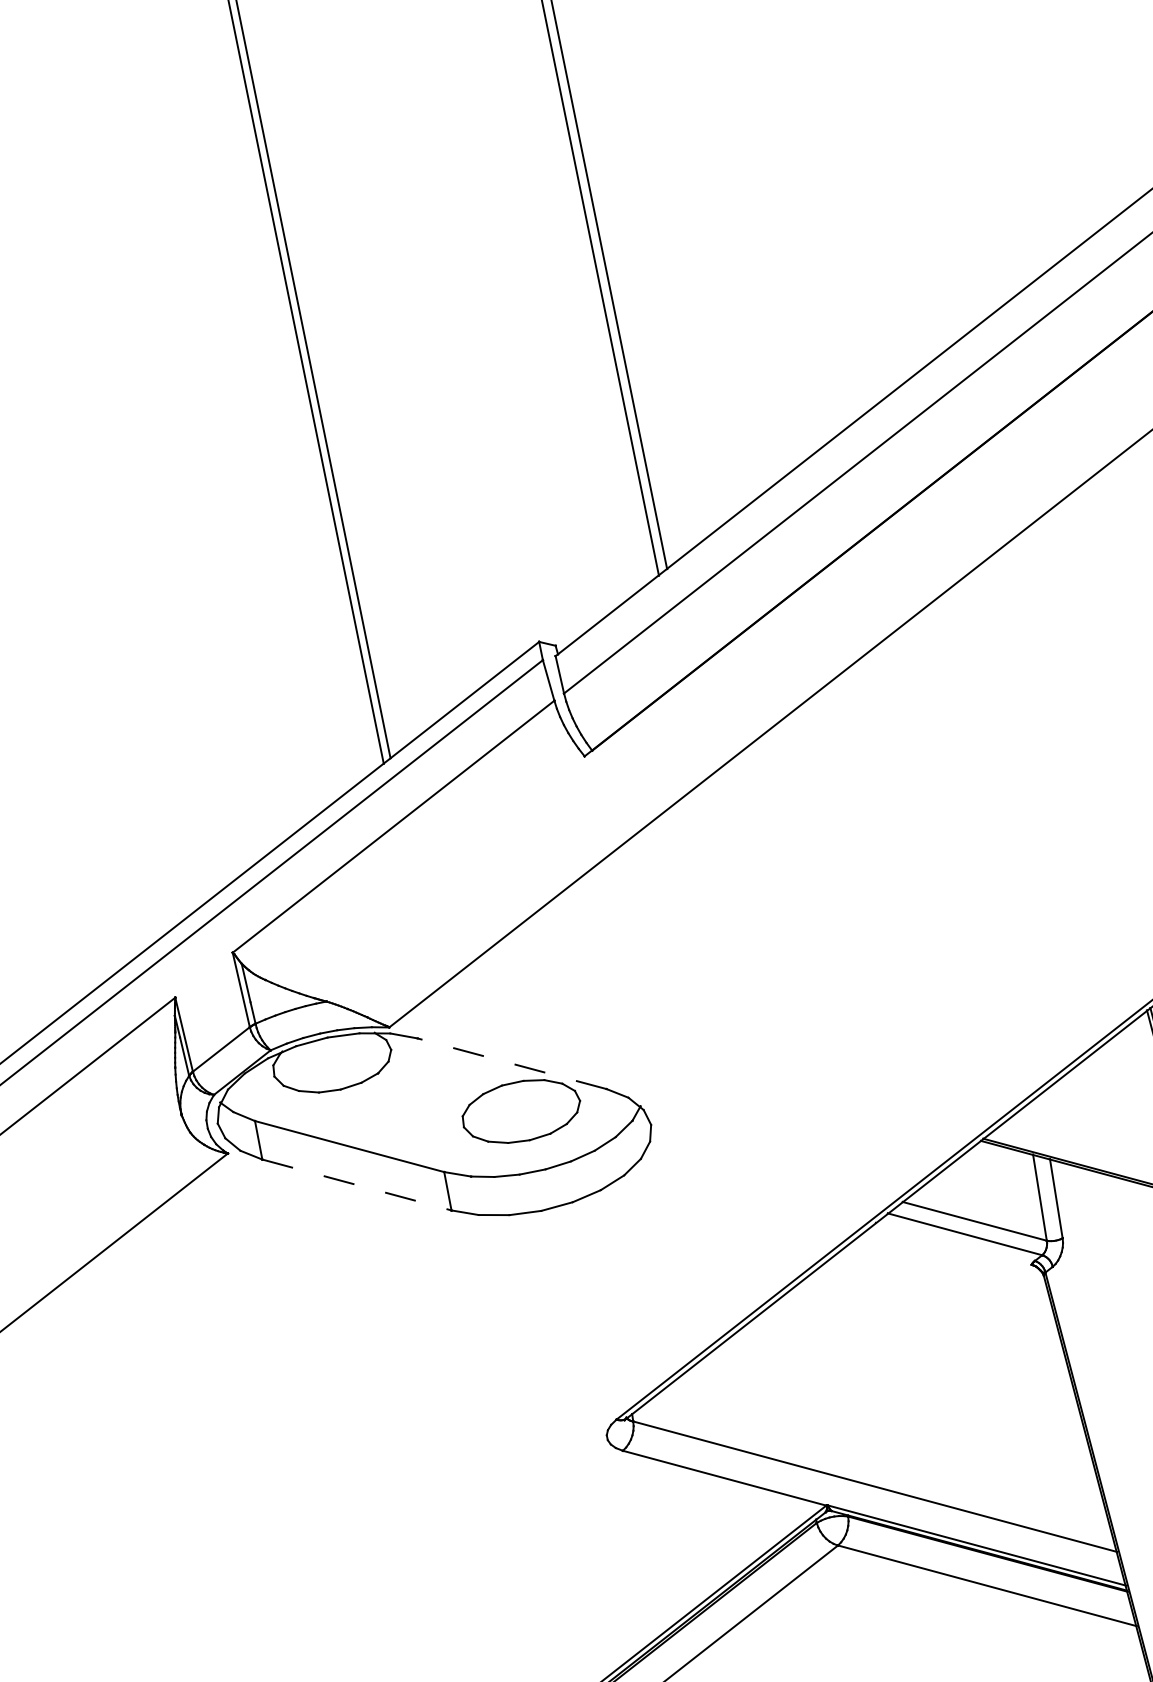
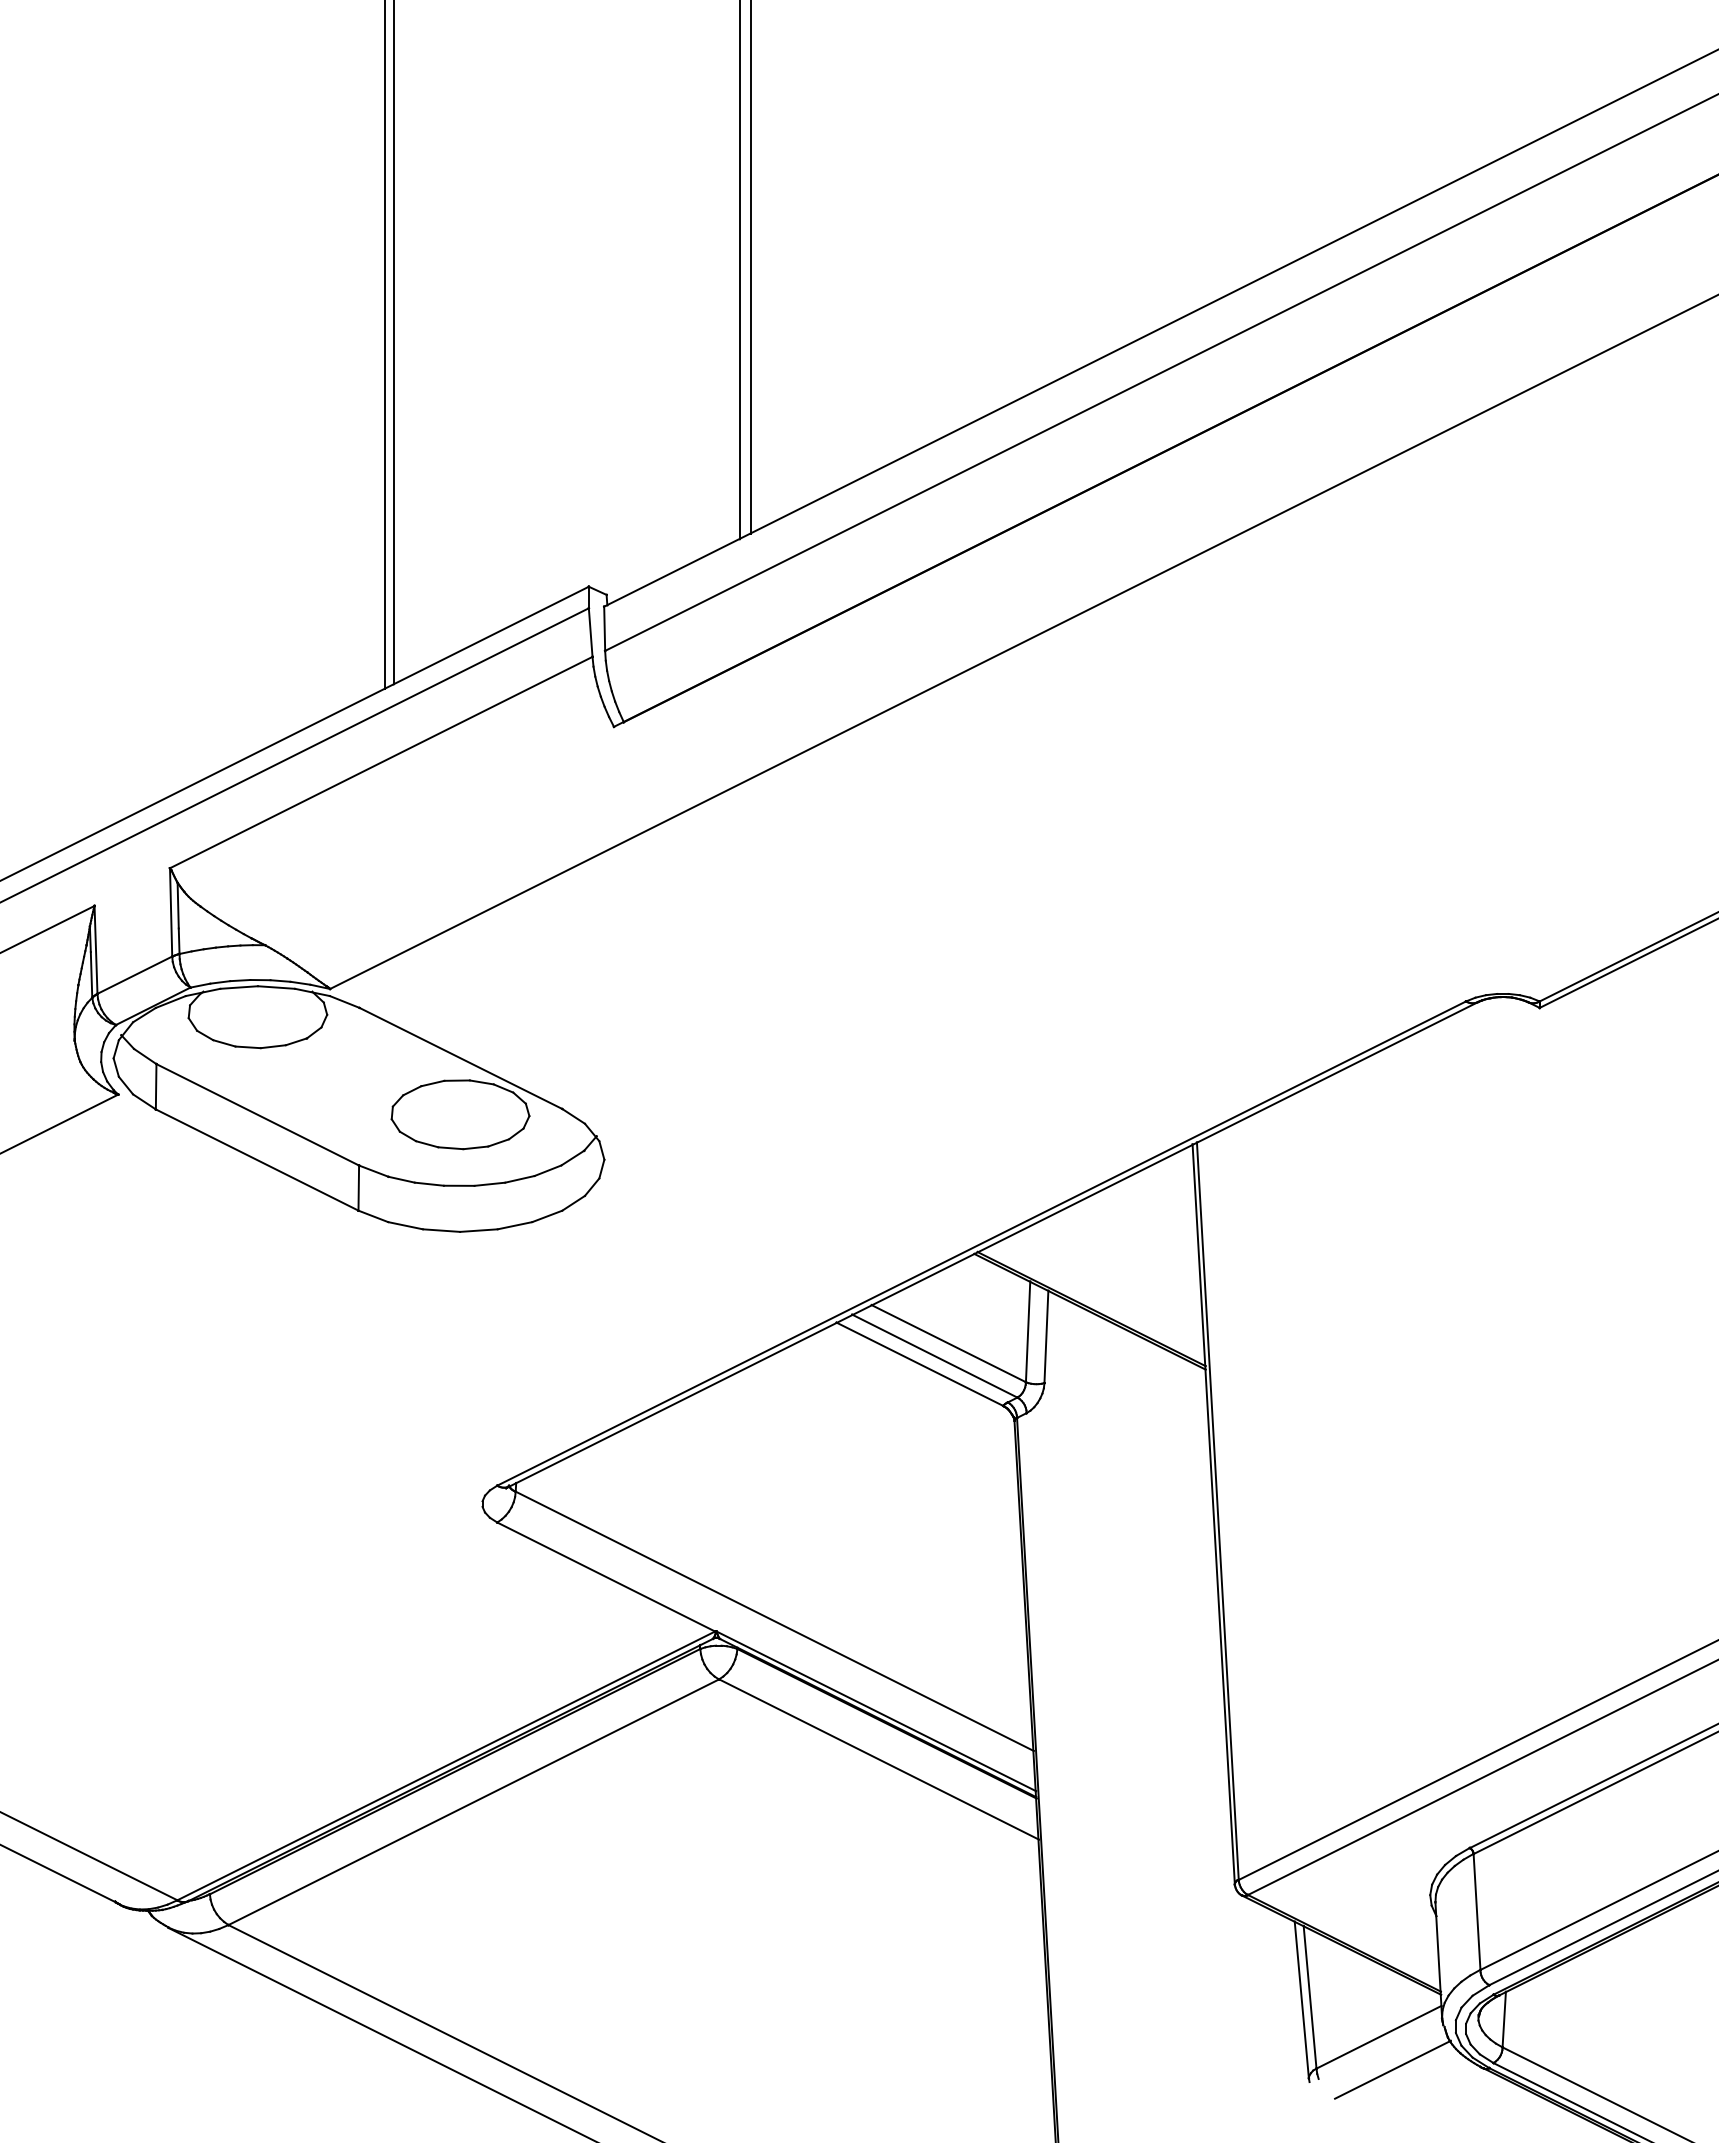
line: (511, 1063) -> (460, 1058), dashed -> solid
line: (357, 1185) -> (257, 1160), dashed -> solid
line: (953, 1243) -> (919, 1363), added

